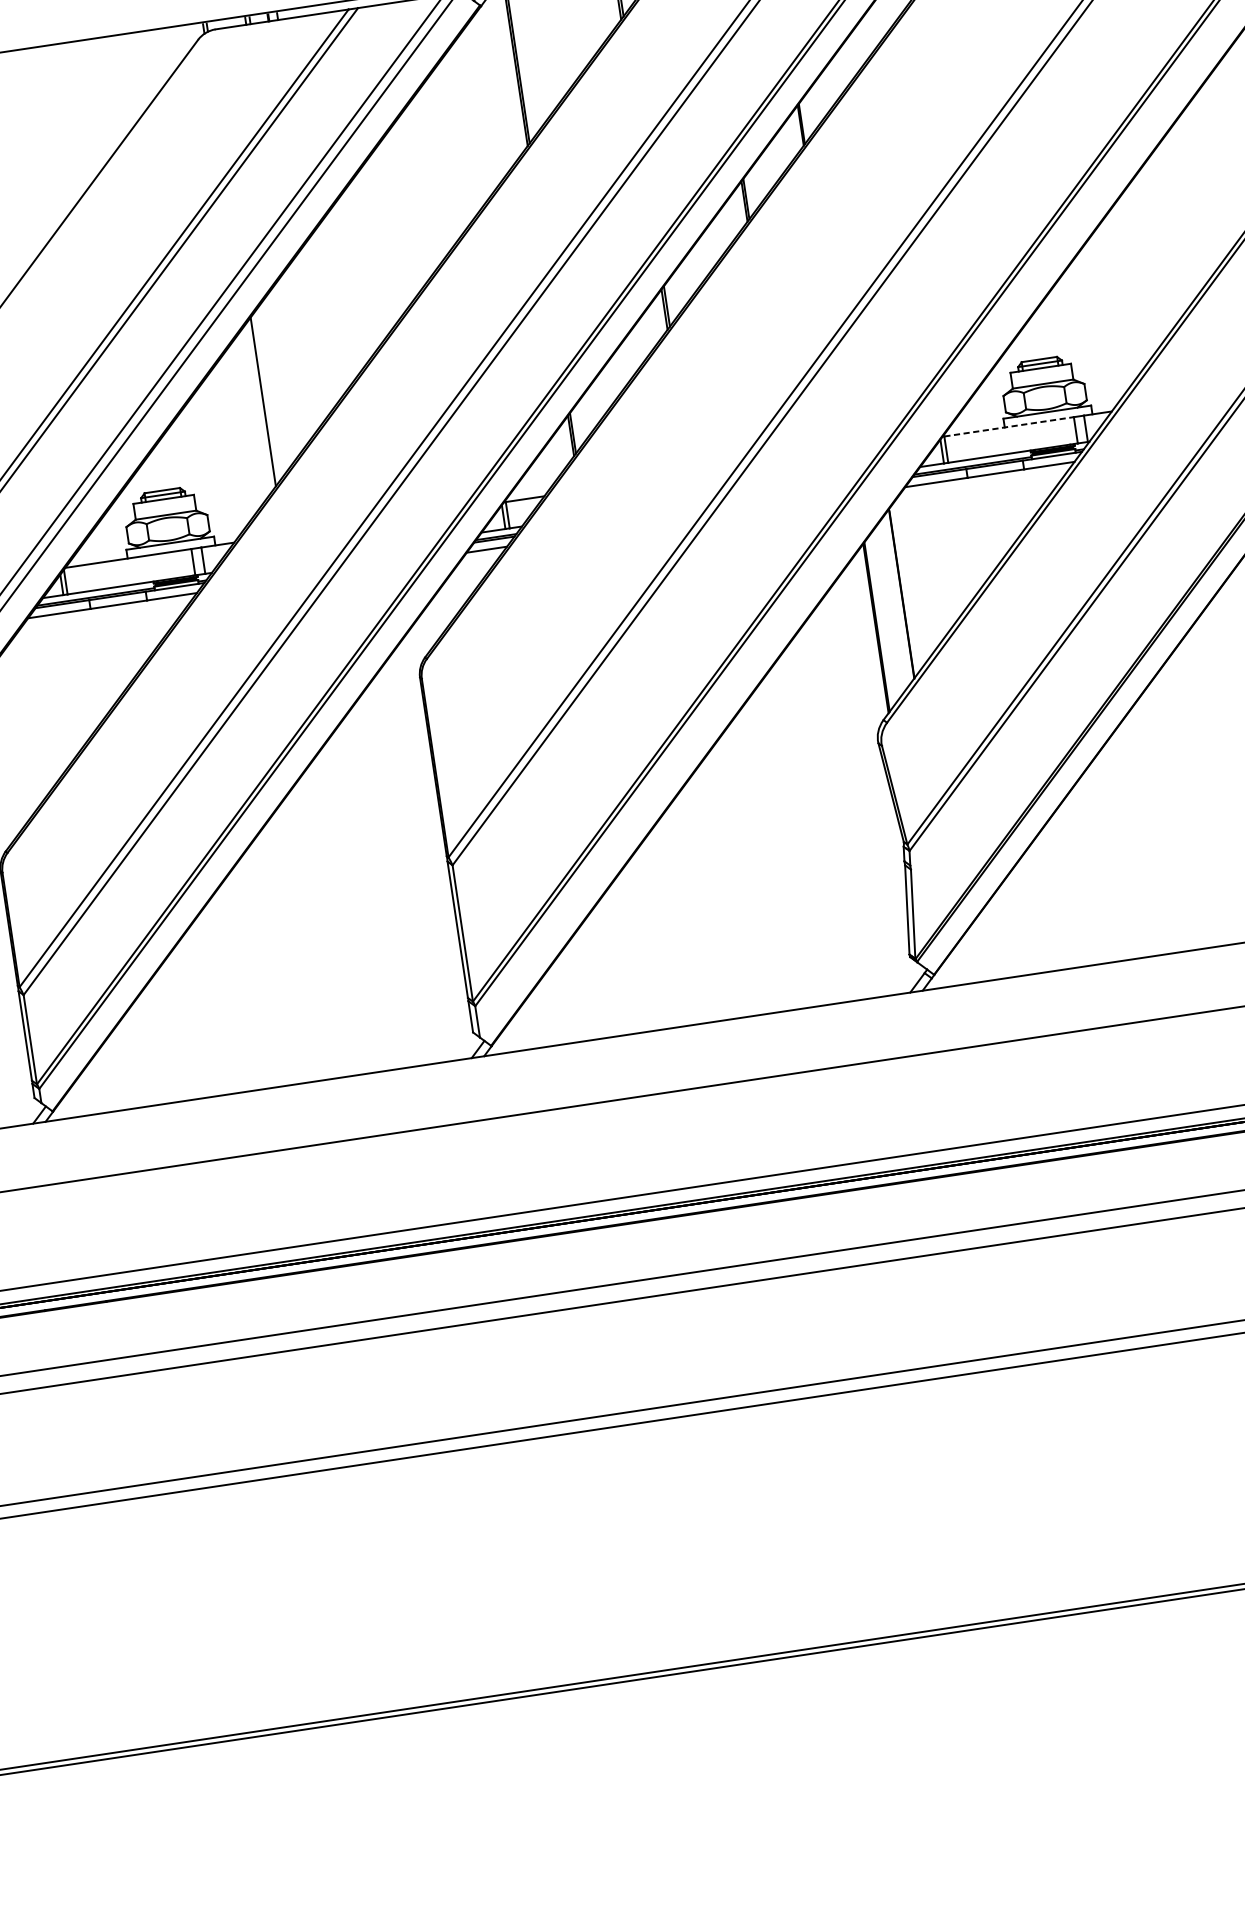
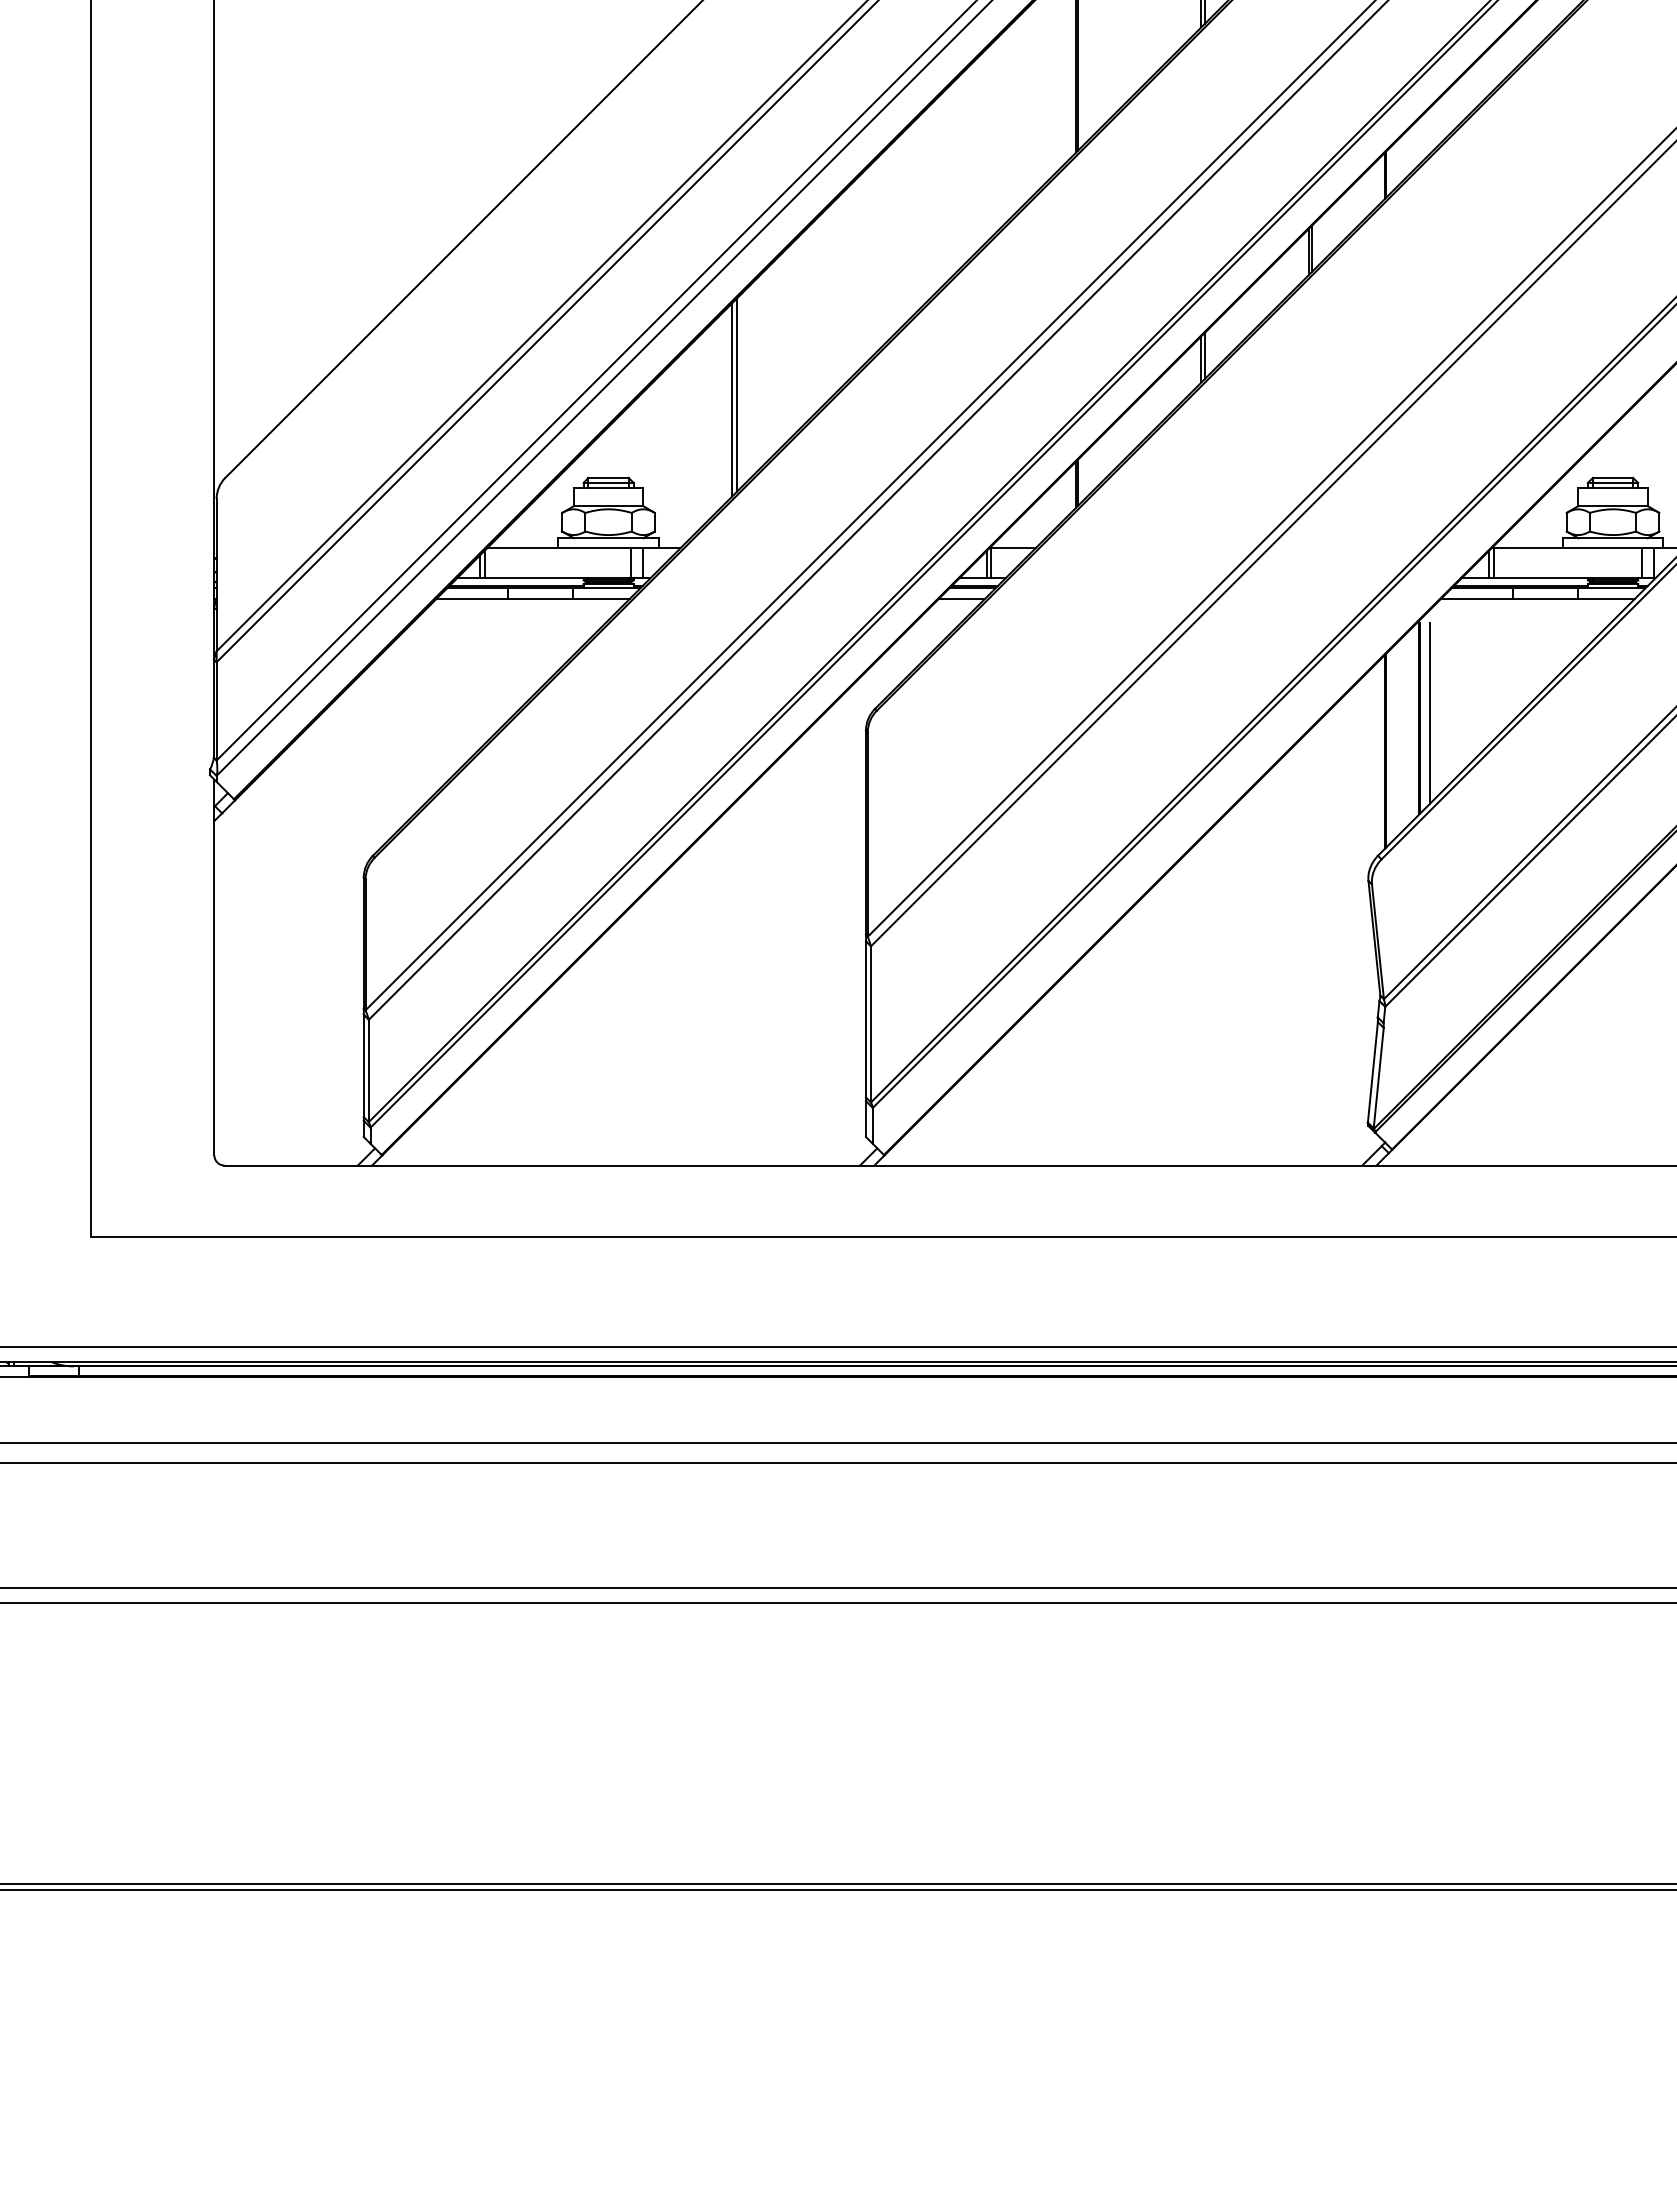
line: (260, 405) -> (732, 399), added
line: (1009, 426) -> (1568, 548), dashed -> solid
line: (909, 589) -> (1429, 713), added

